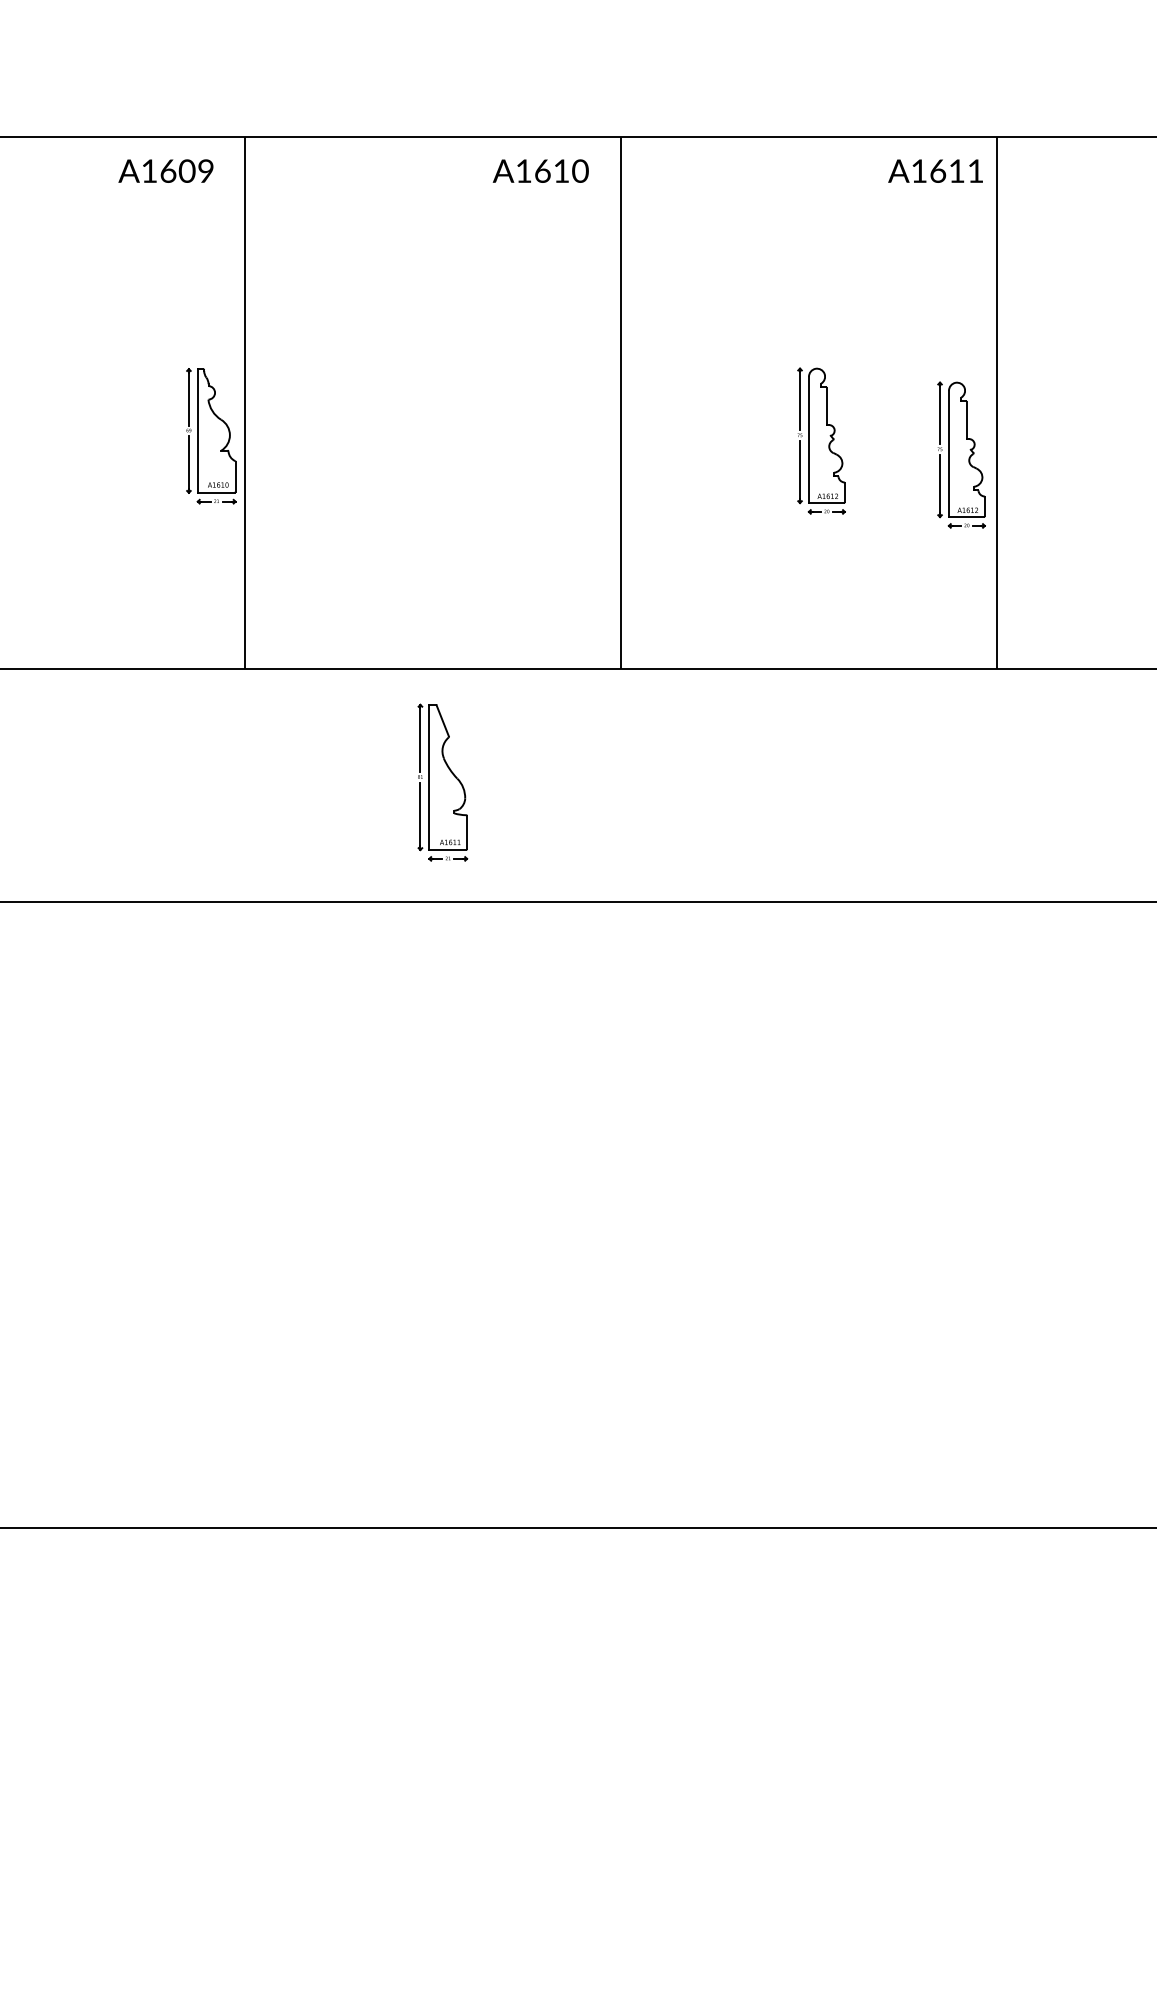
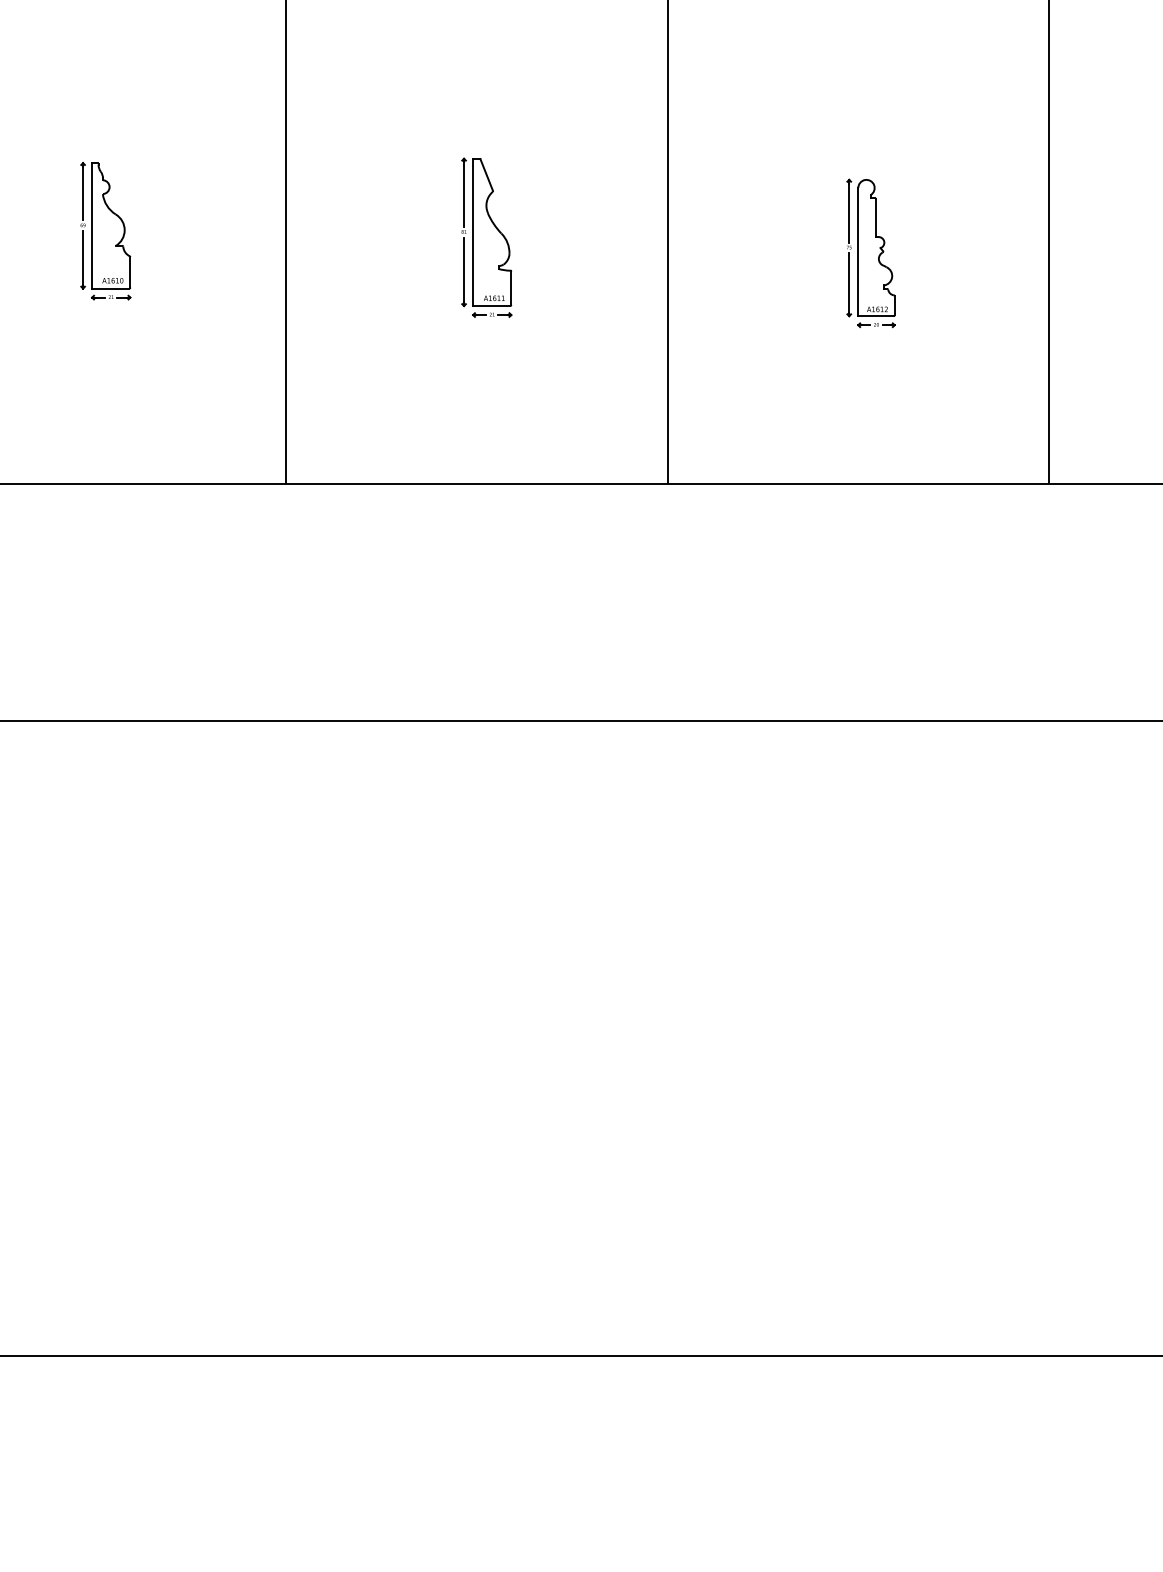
part: (211, 436) -> (105, 231), moved
part: (961, 454) -> (1013, 266), removed
part: (442, 782) -> (486, 237), moved

